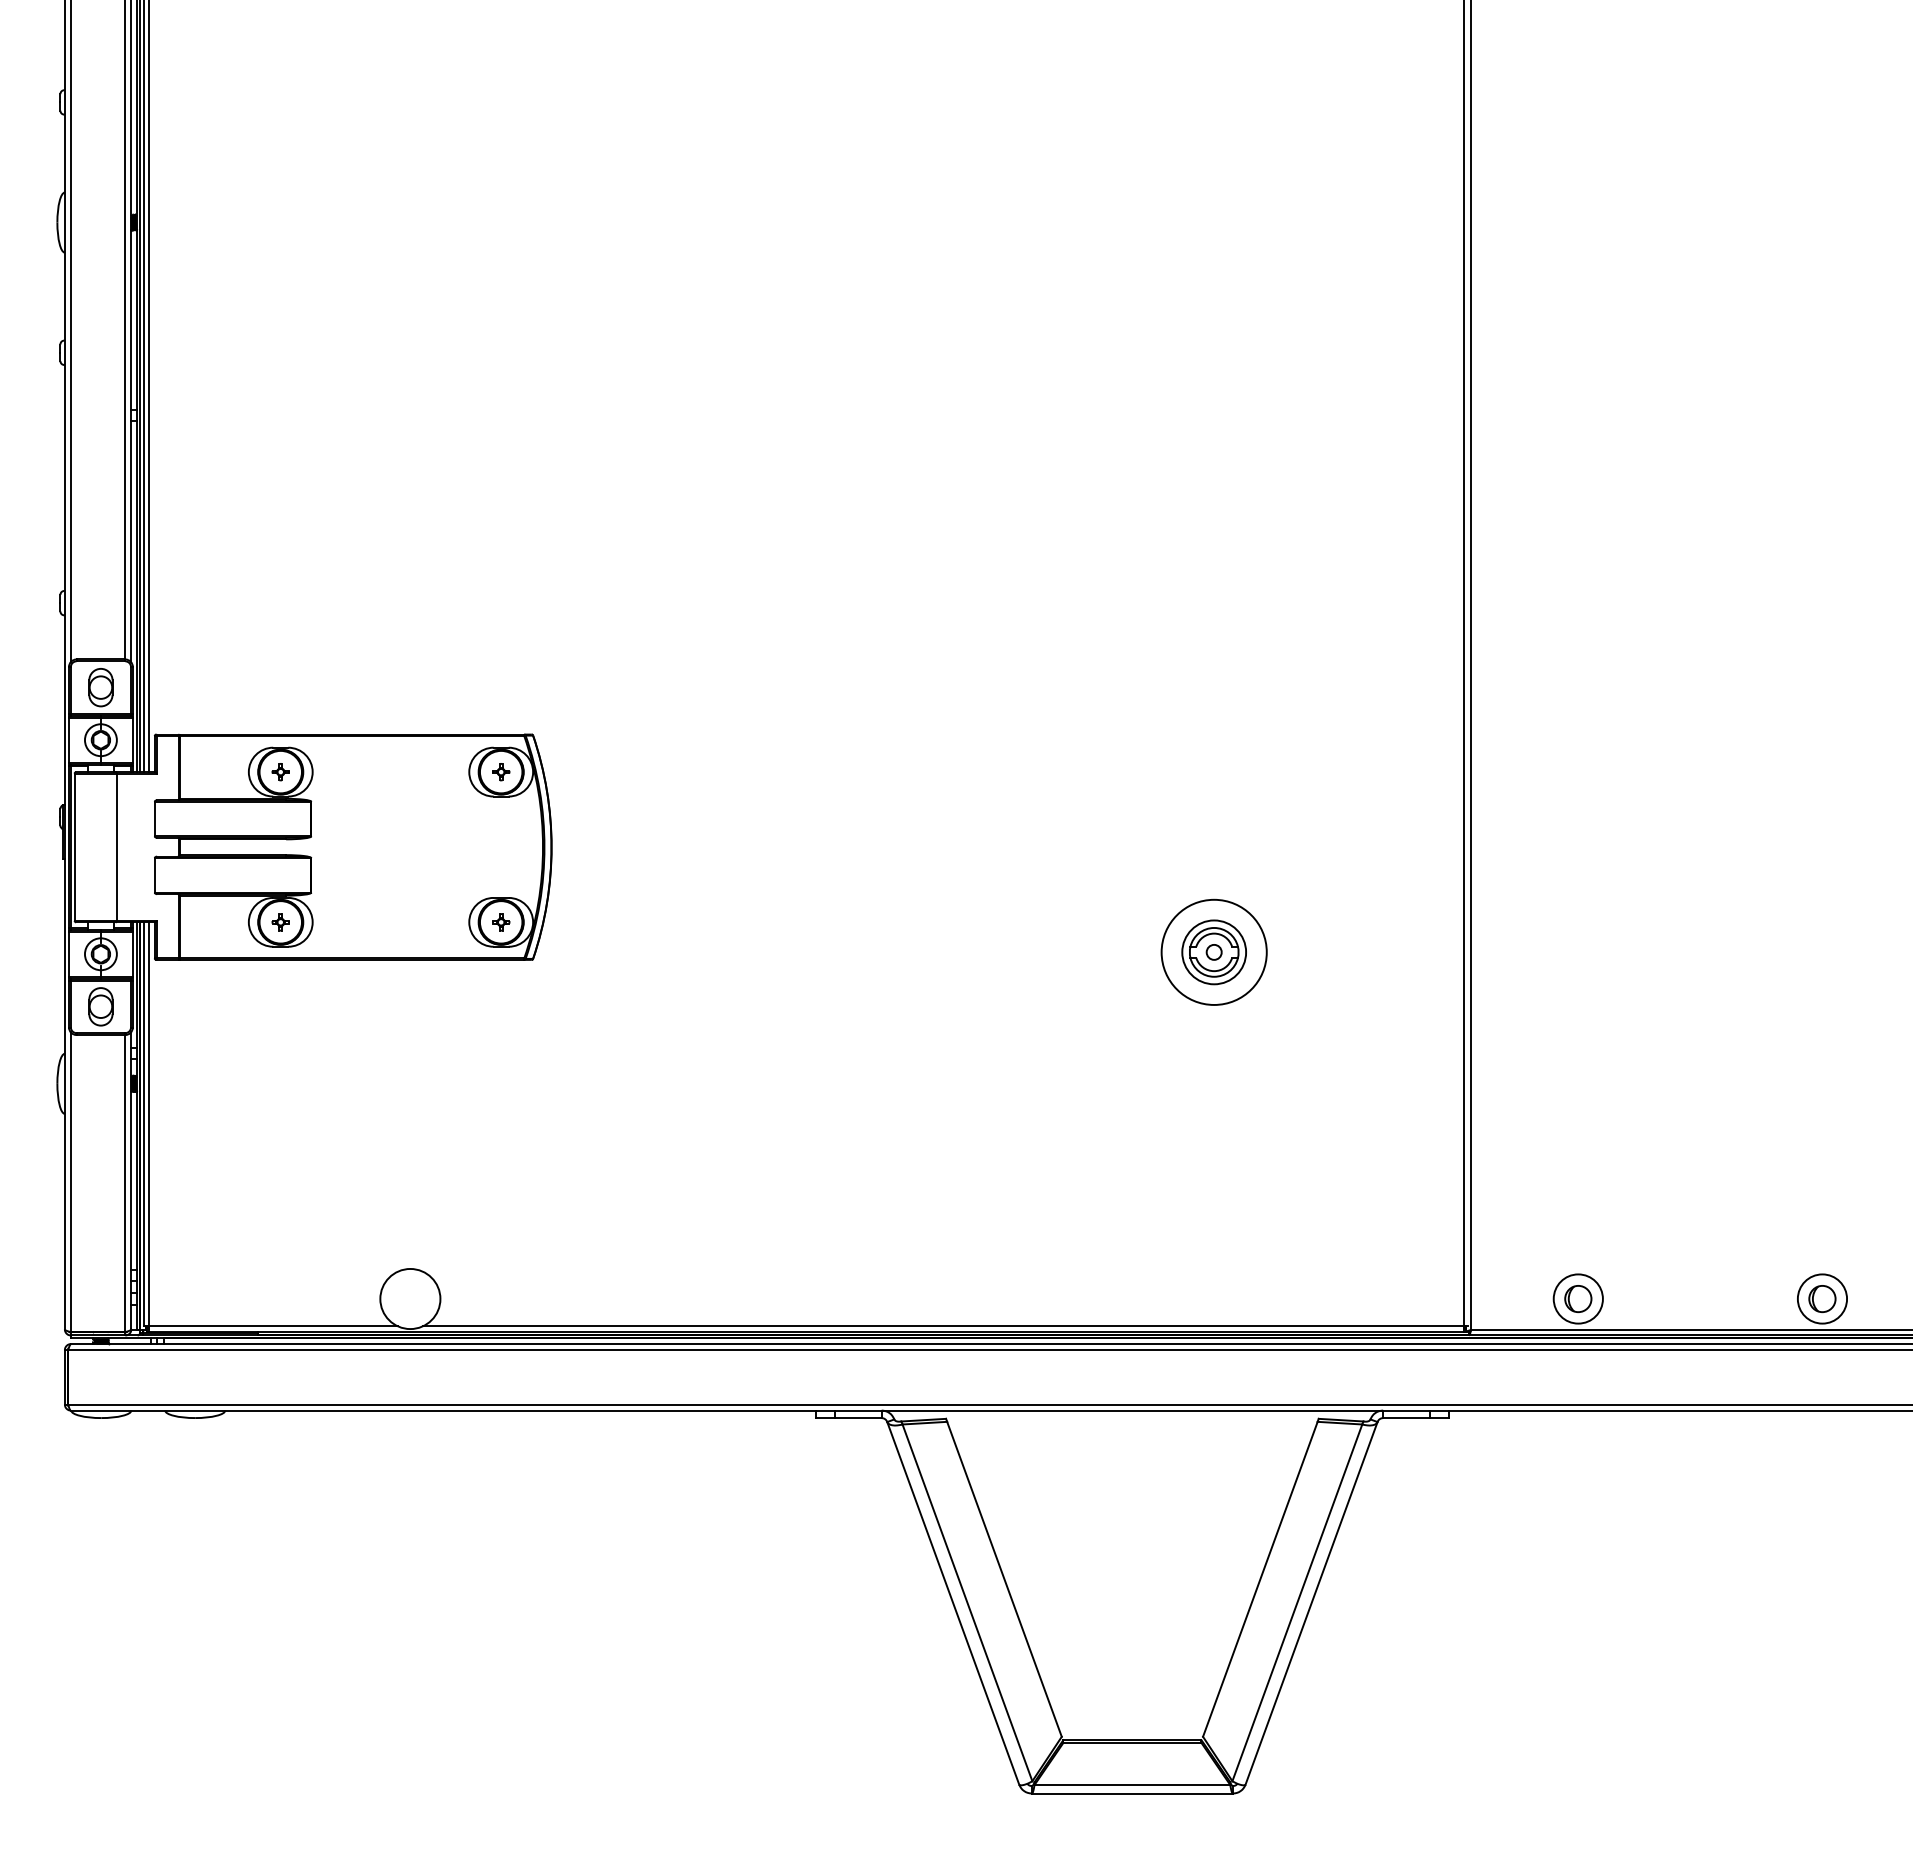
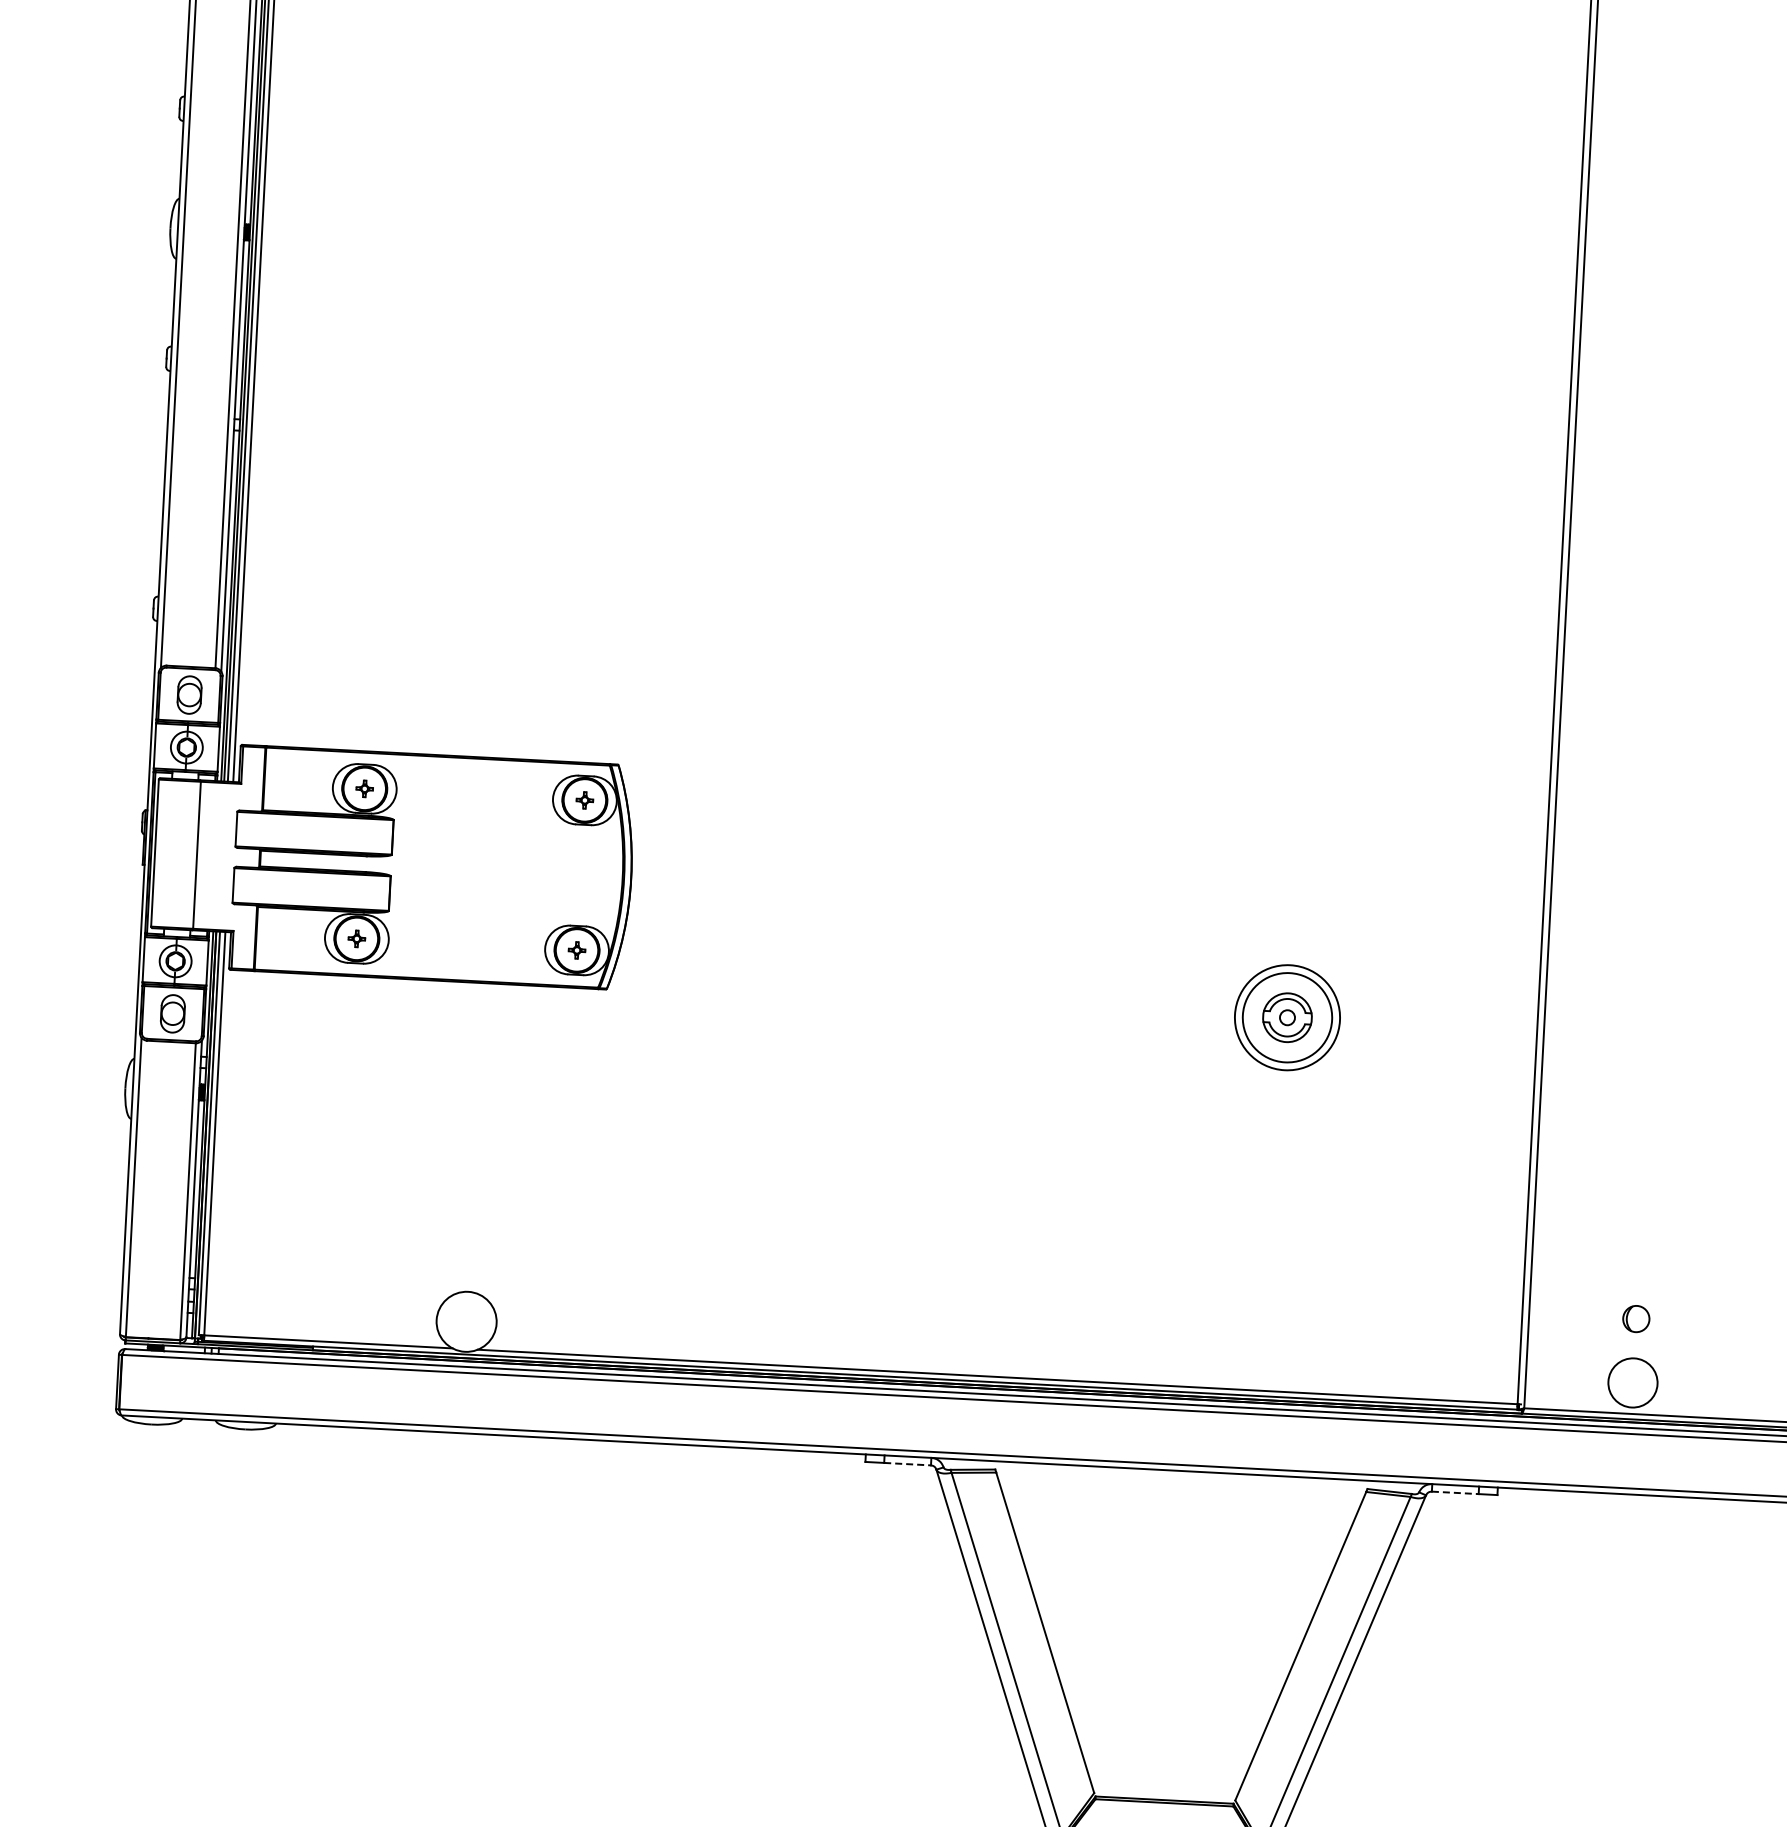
circle: (1214, 952) -> (1287, 1017), size x1.4
part: (1578, 1298) -> (1636, 1318), moved
line: (858, 1418) -> (907, 1464), solid -> dashed
line: (1407, 1418) -> (1456, 1493), solid -> dashed

